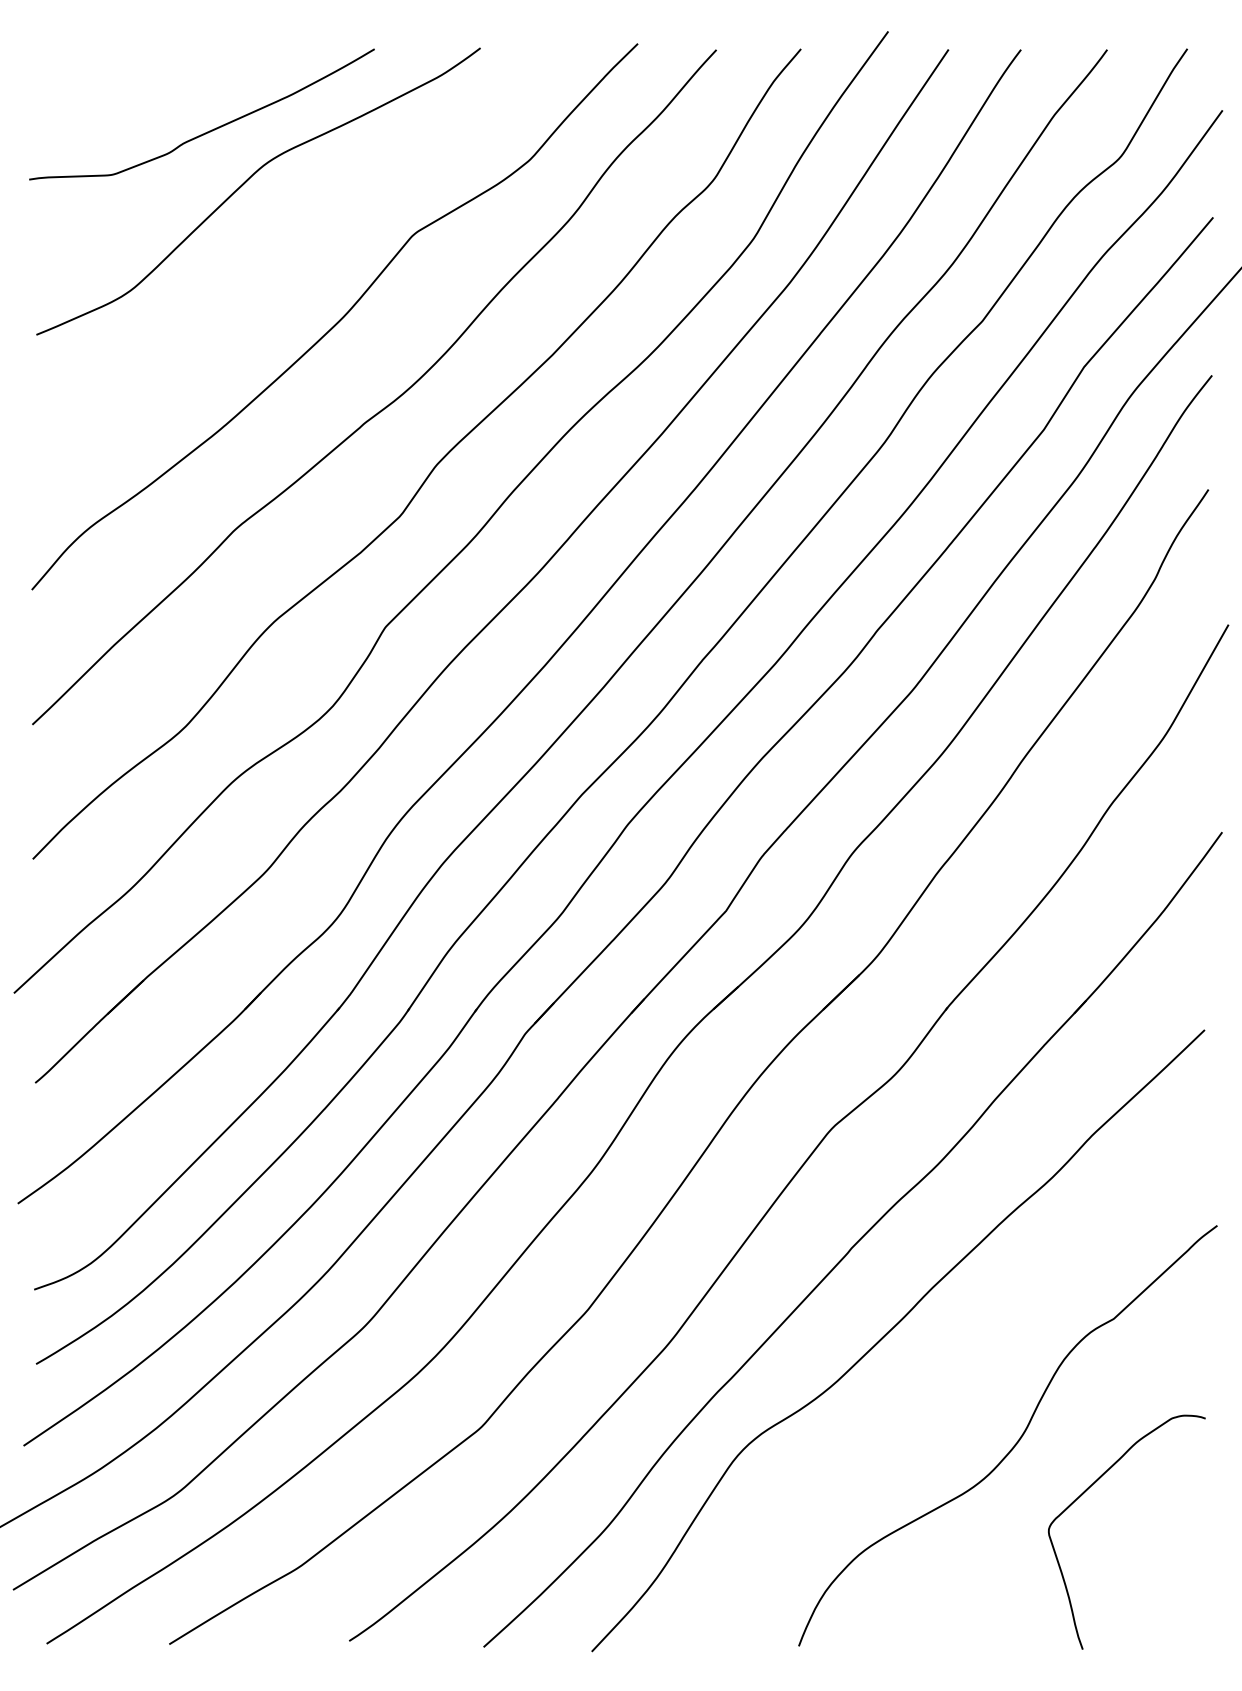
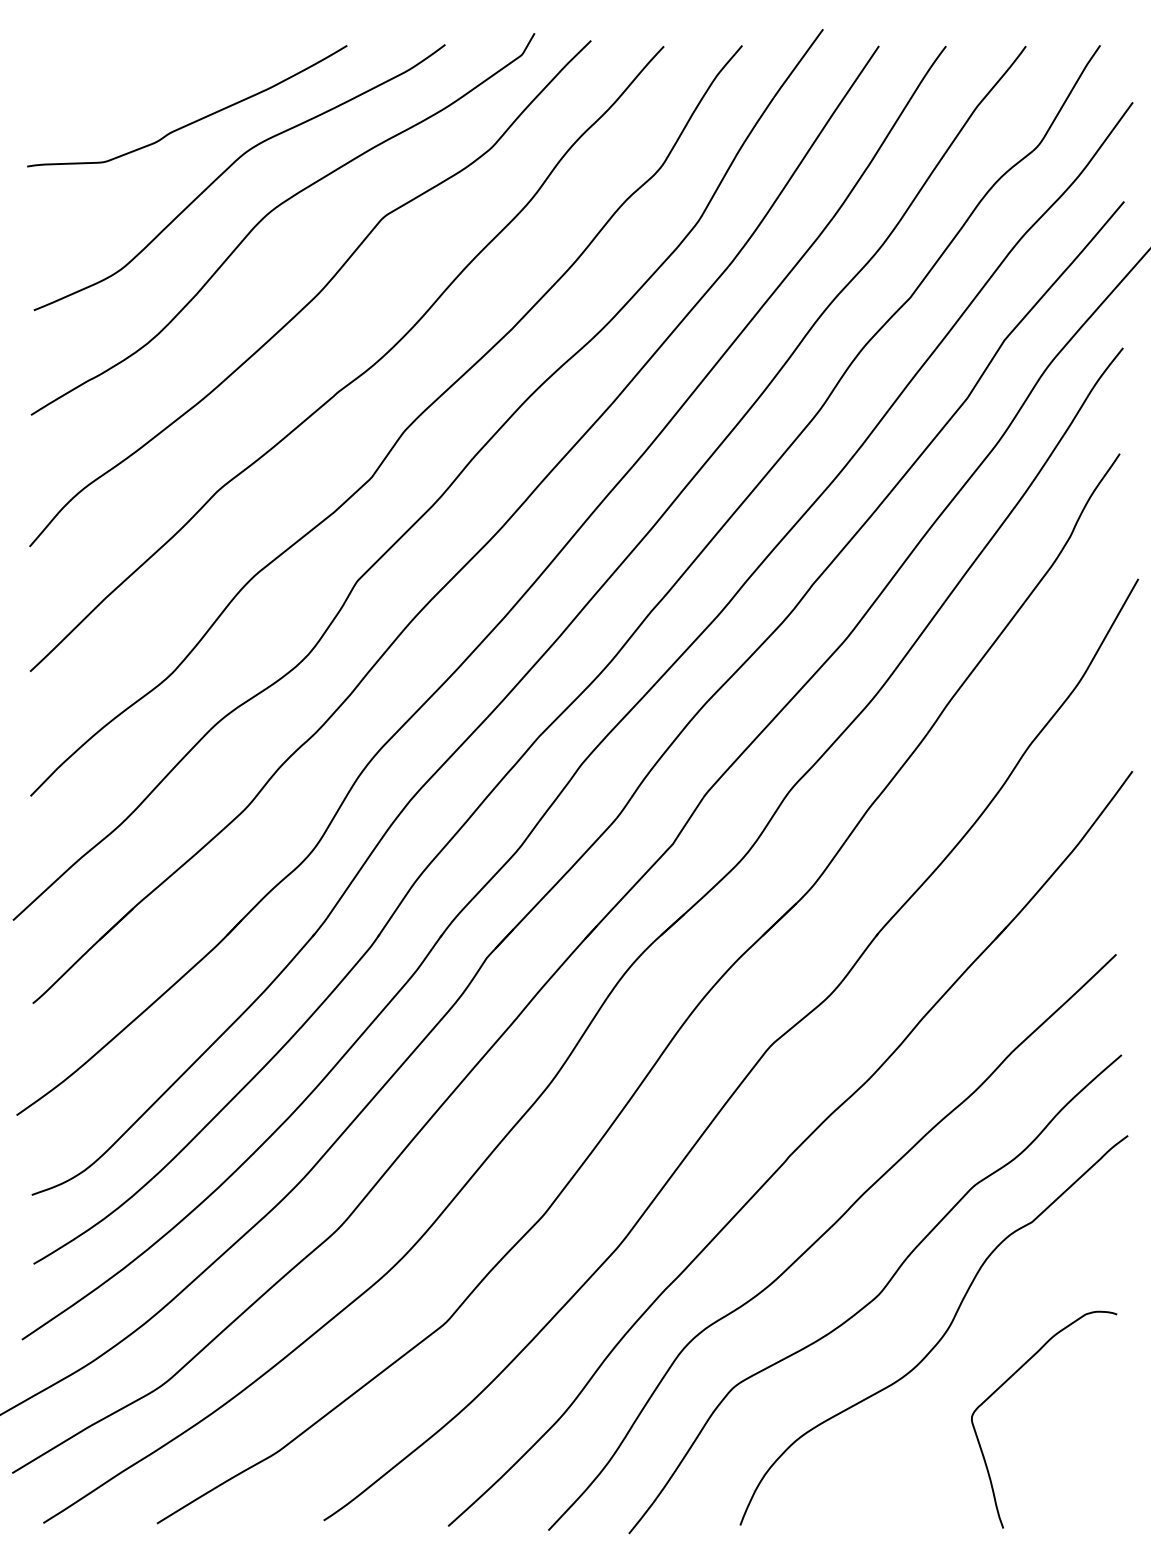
curve: (296, 226) -> (274, 209), added
curve: (946, 1397) -> (877, 1294), added

